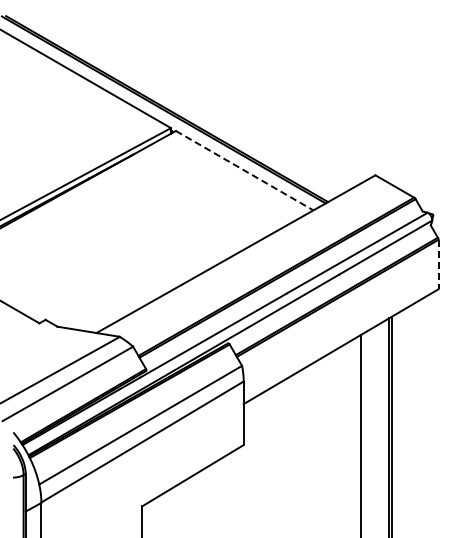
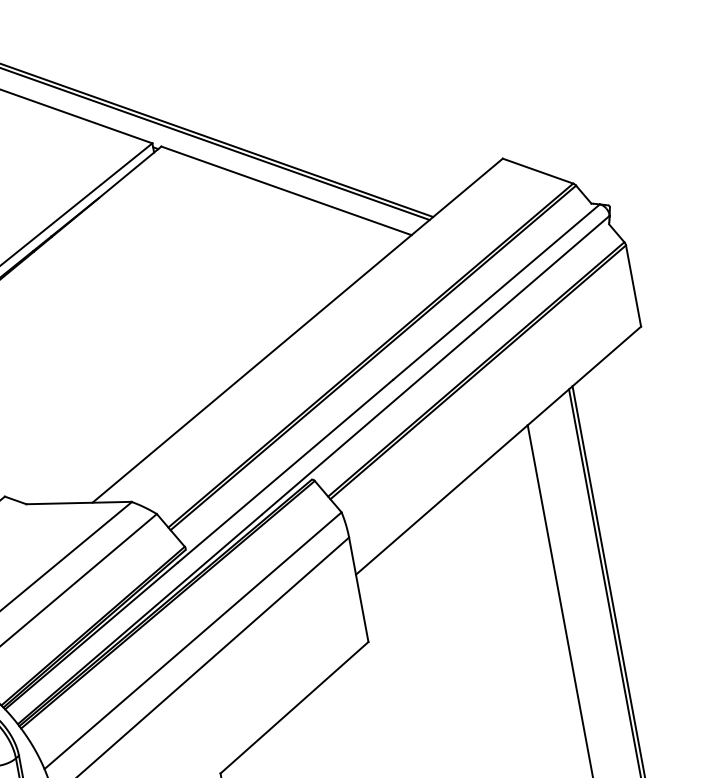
line: (245, 170) -> (287, 190), dashed -> solid
line: (438, 264) -> (633, 285), dashed -> solid

